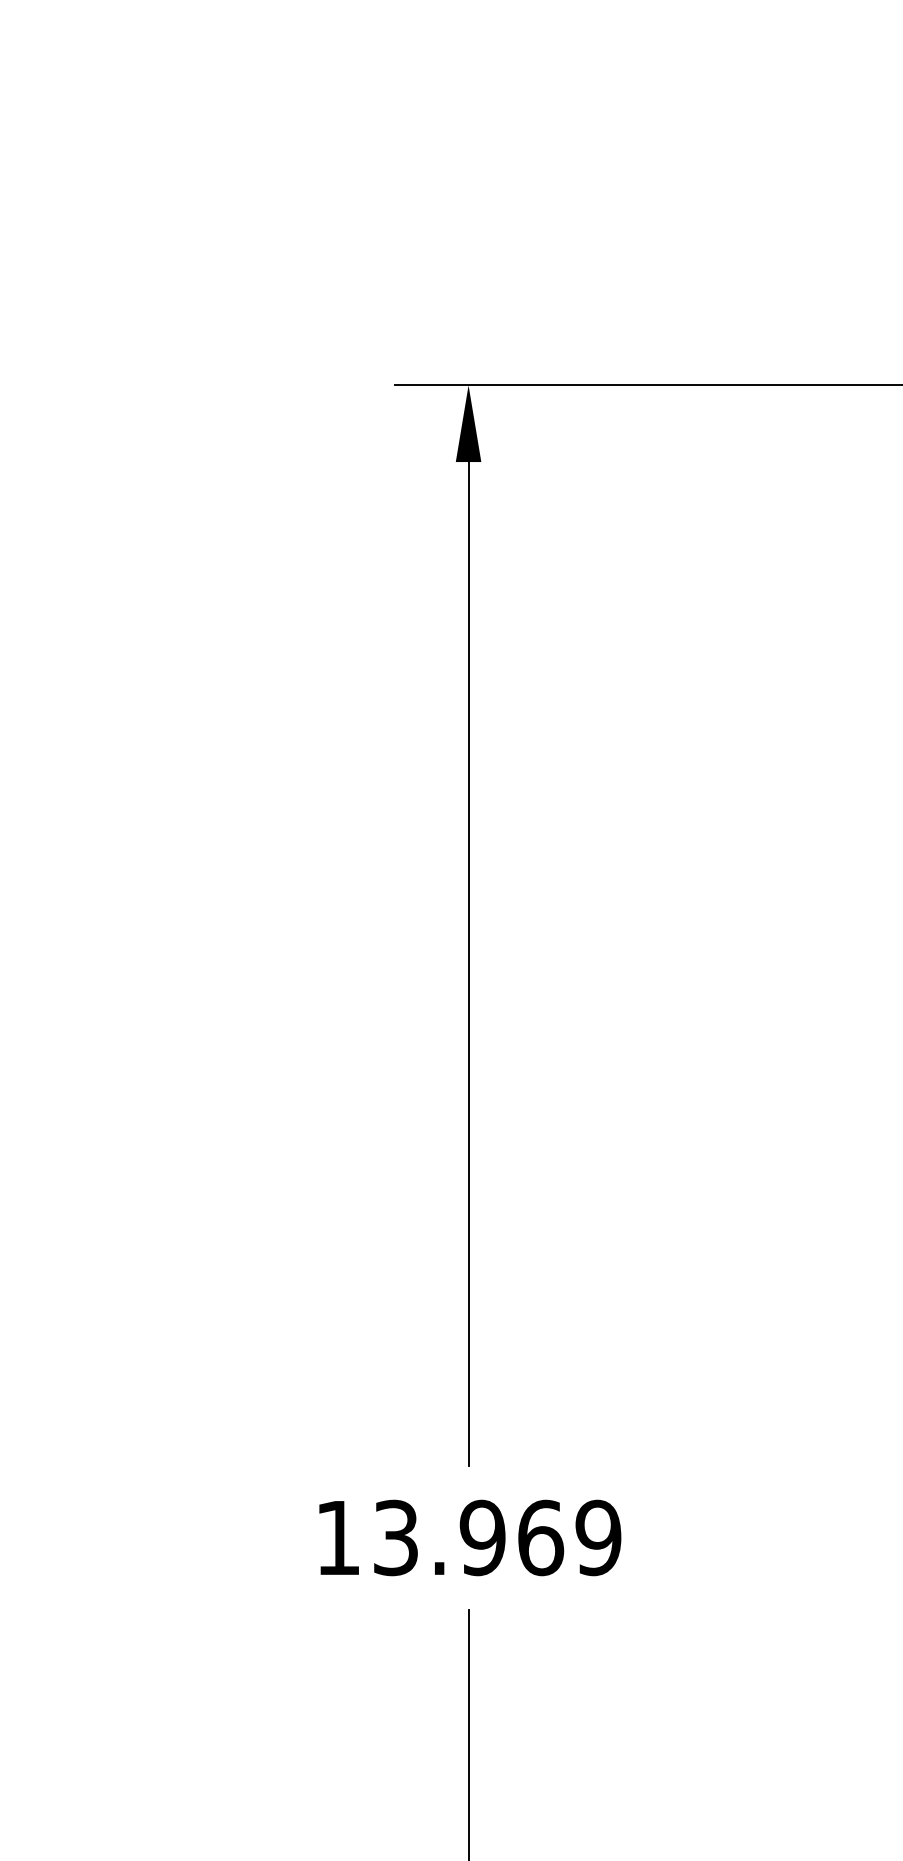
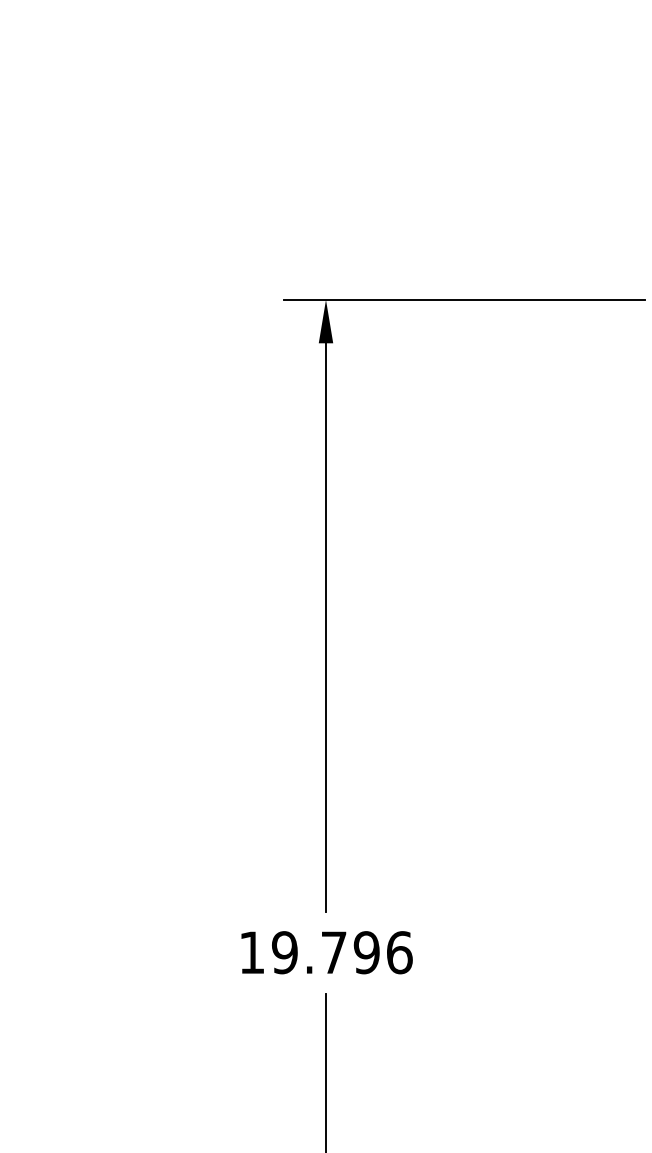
text: (497, 1537) -> (342, 952), 13.969 -> 19.796

